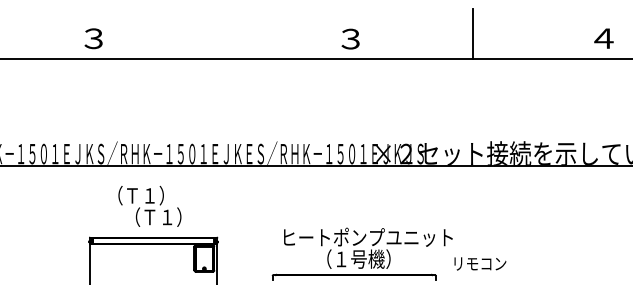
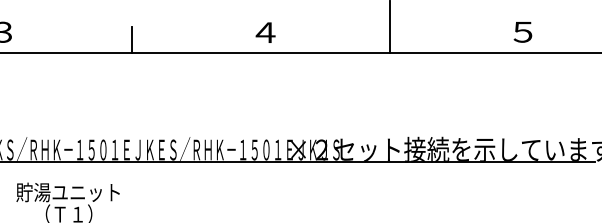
text: (350, 38) -> (264, 32), ３ -> ４
text: (603, 38) -> (523, 32), ４ -> ５
line: (220, 46) -> (132, 40), added
text: (157, 195) -> (67, 192), （Ｔ１） -> 貯湯ユニット

